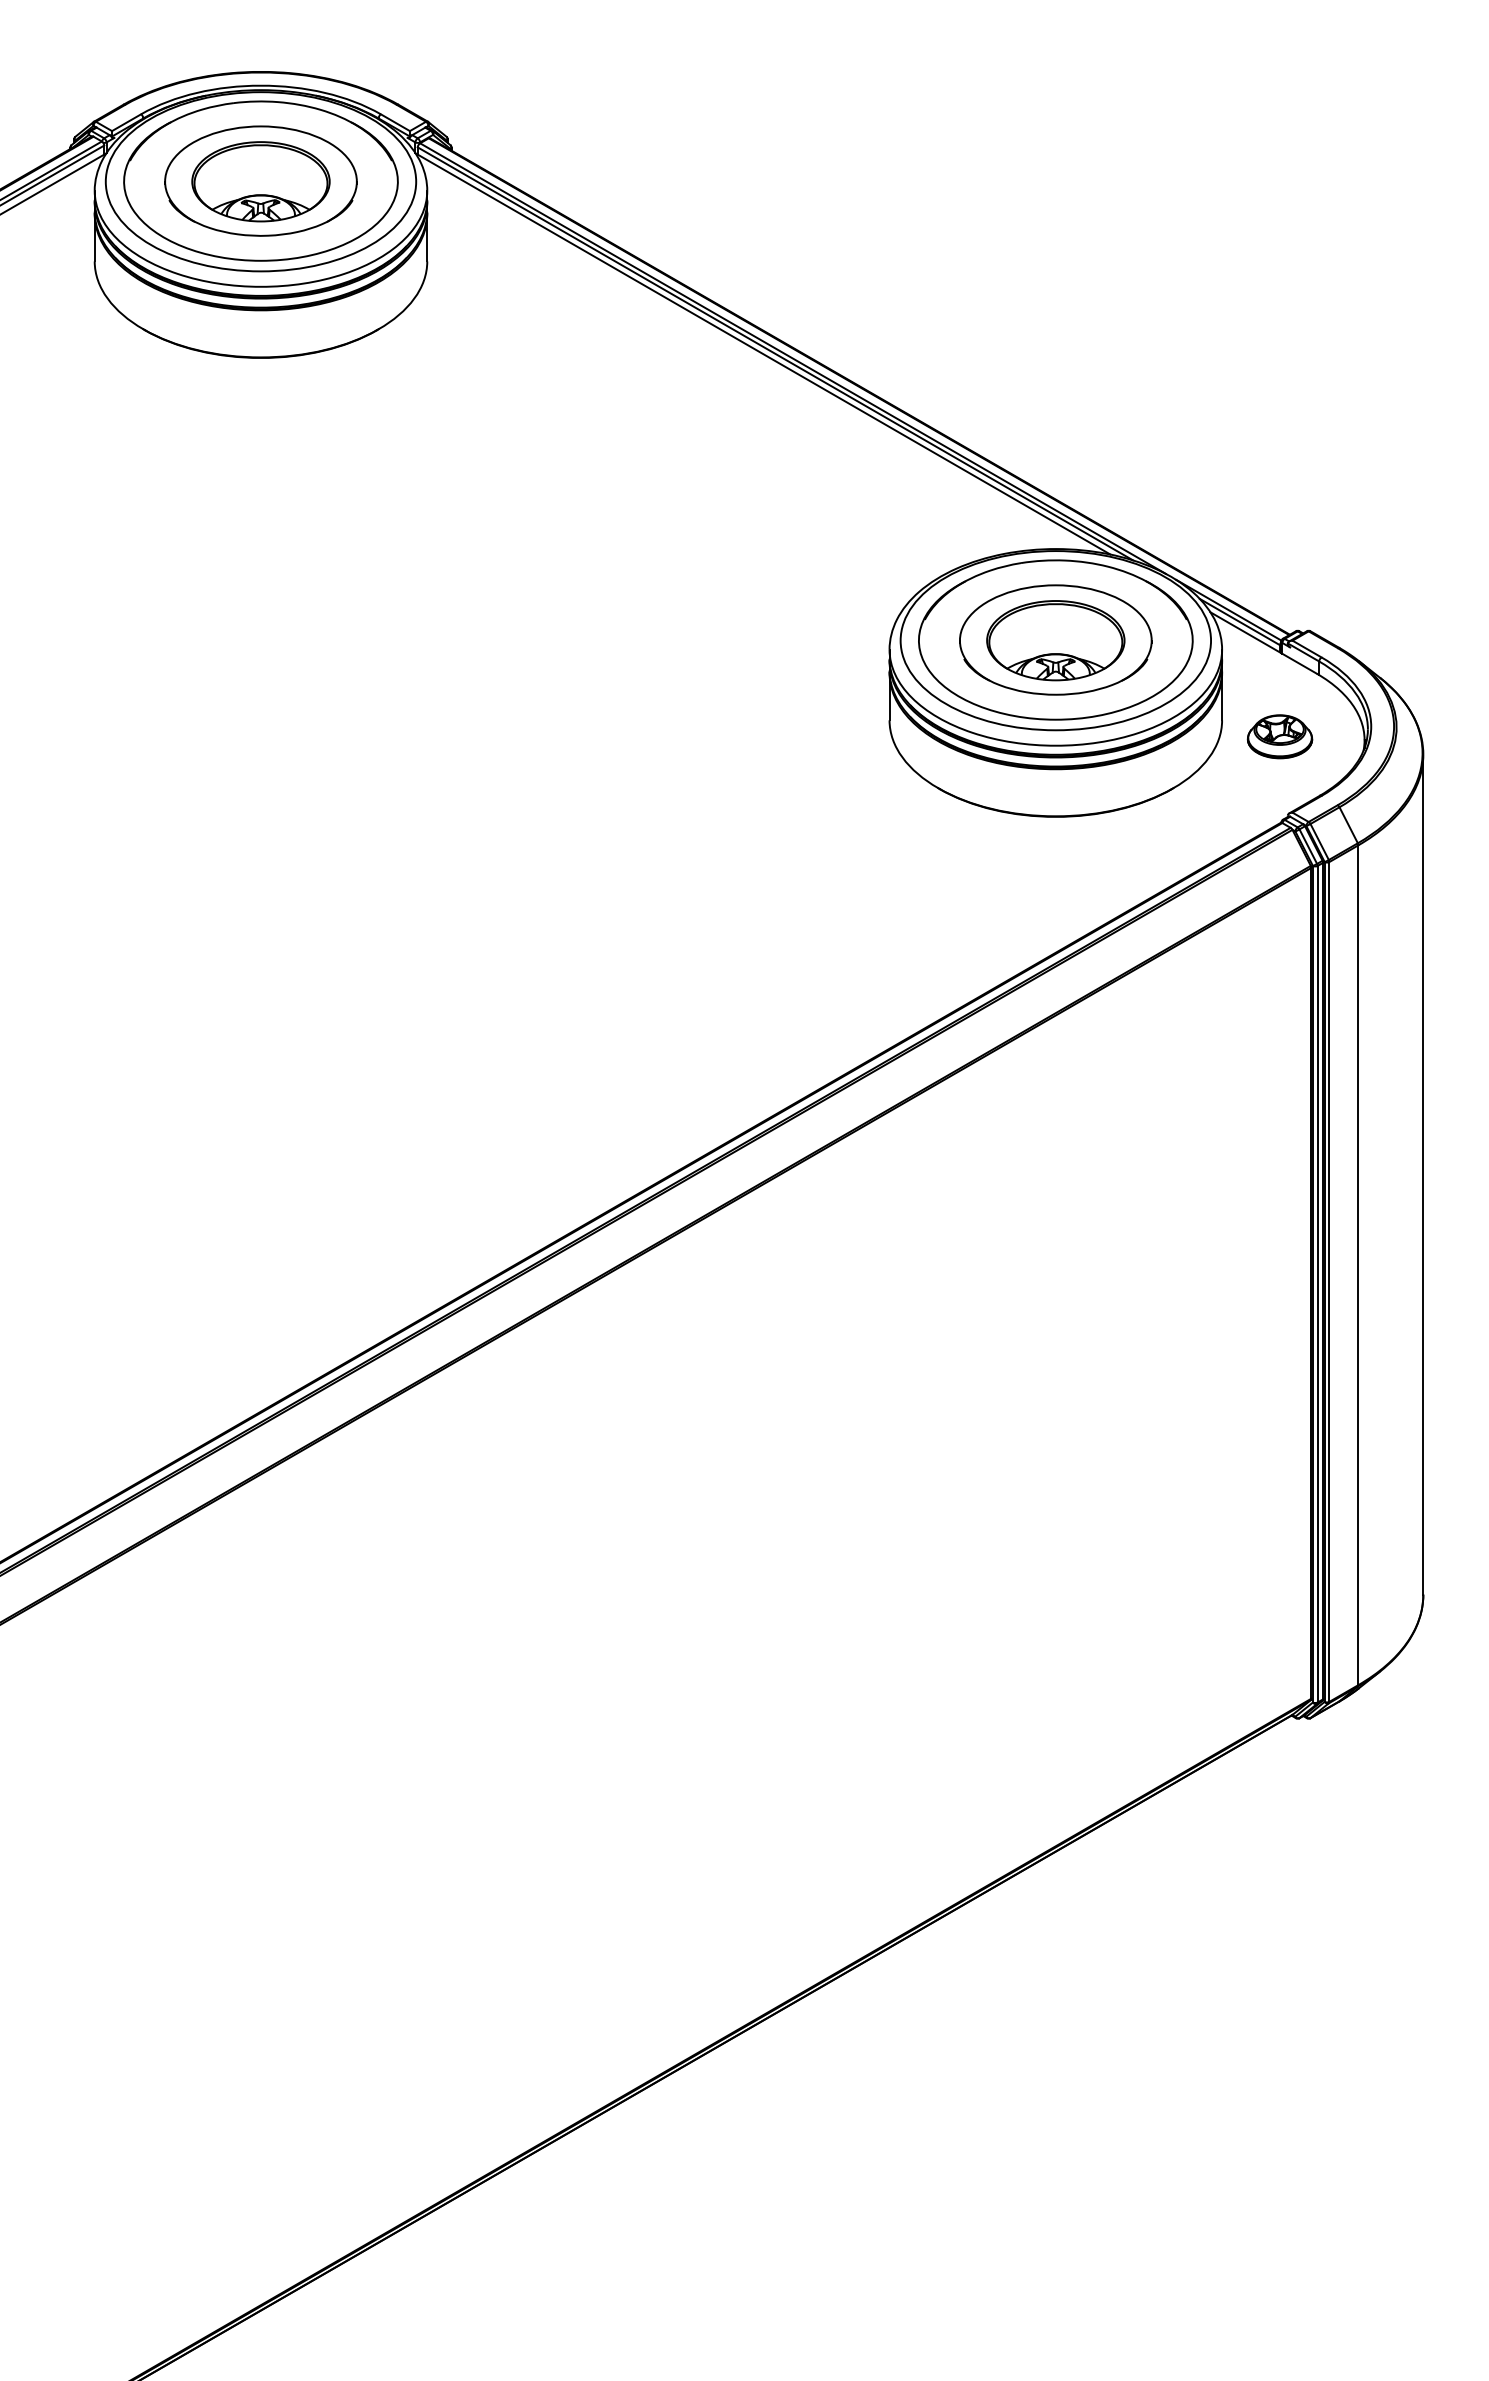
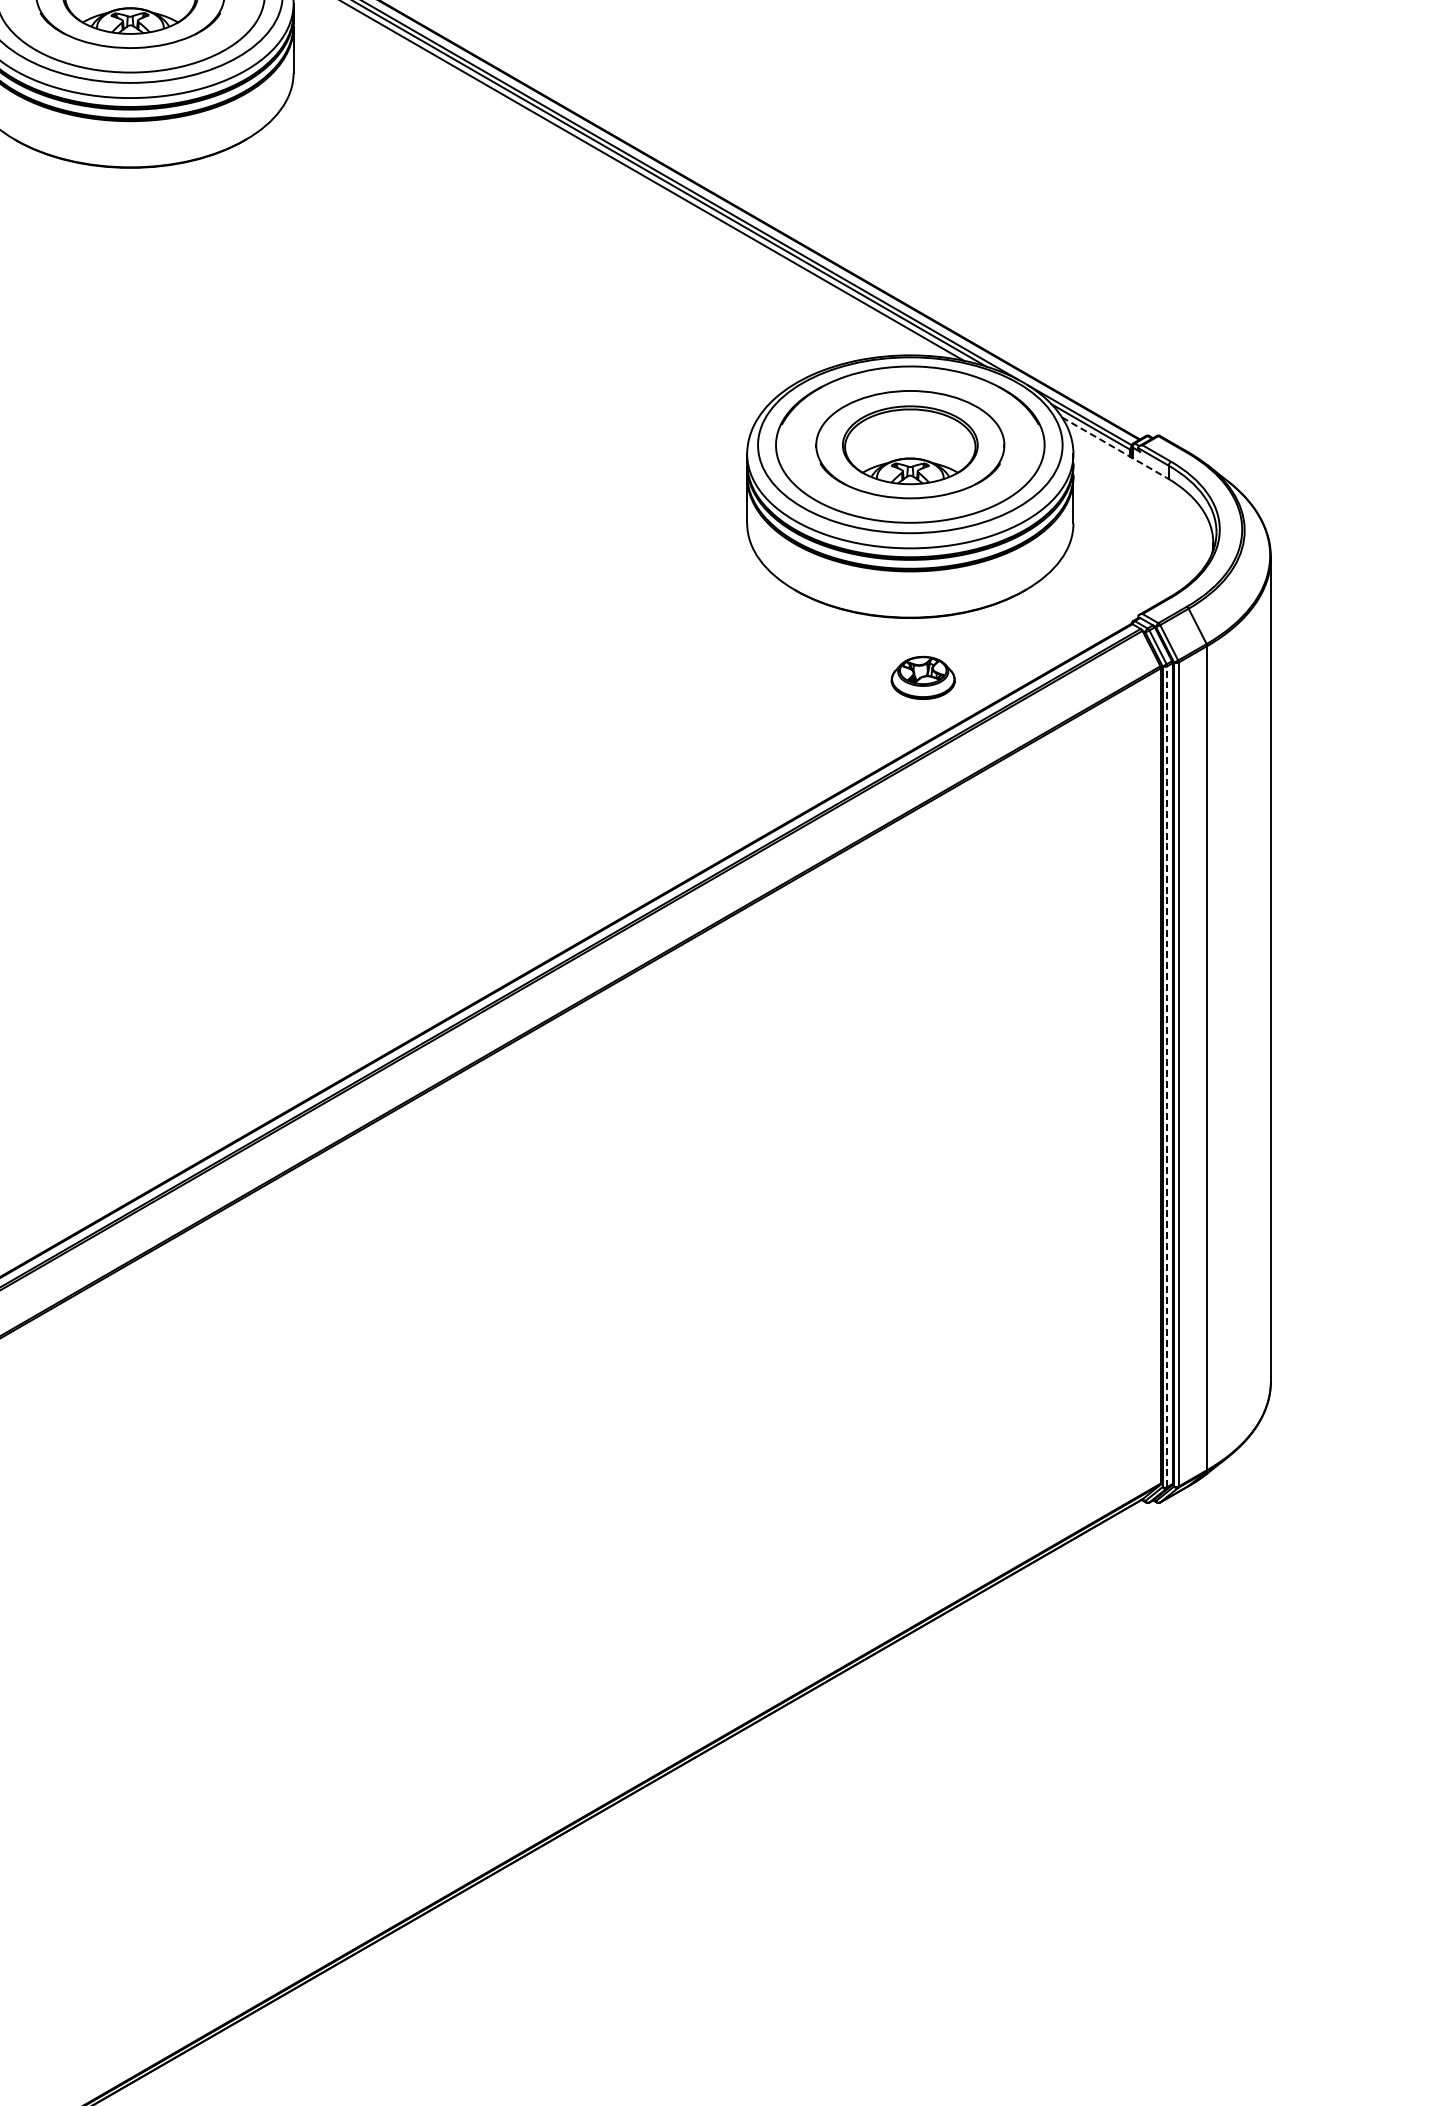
line: (1264, 643) -> (1115, 448), solid -> dashed
part: (1279, 736) -> (922, 677), moved
line: (1317, 1283) -> (1167, 1076), solid -> dashed

